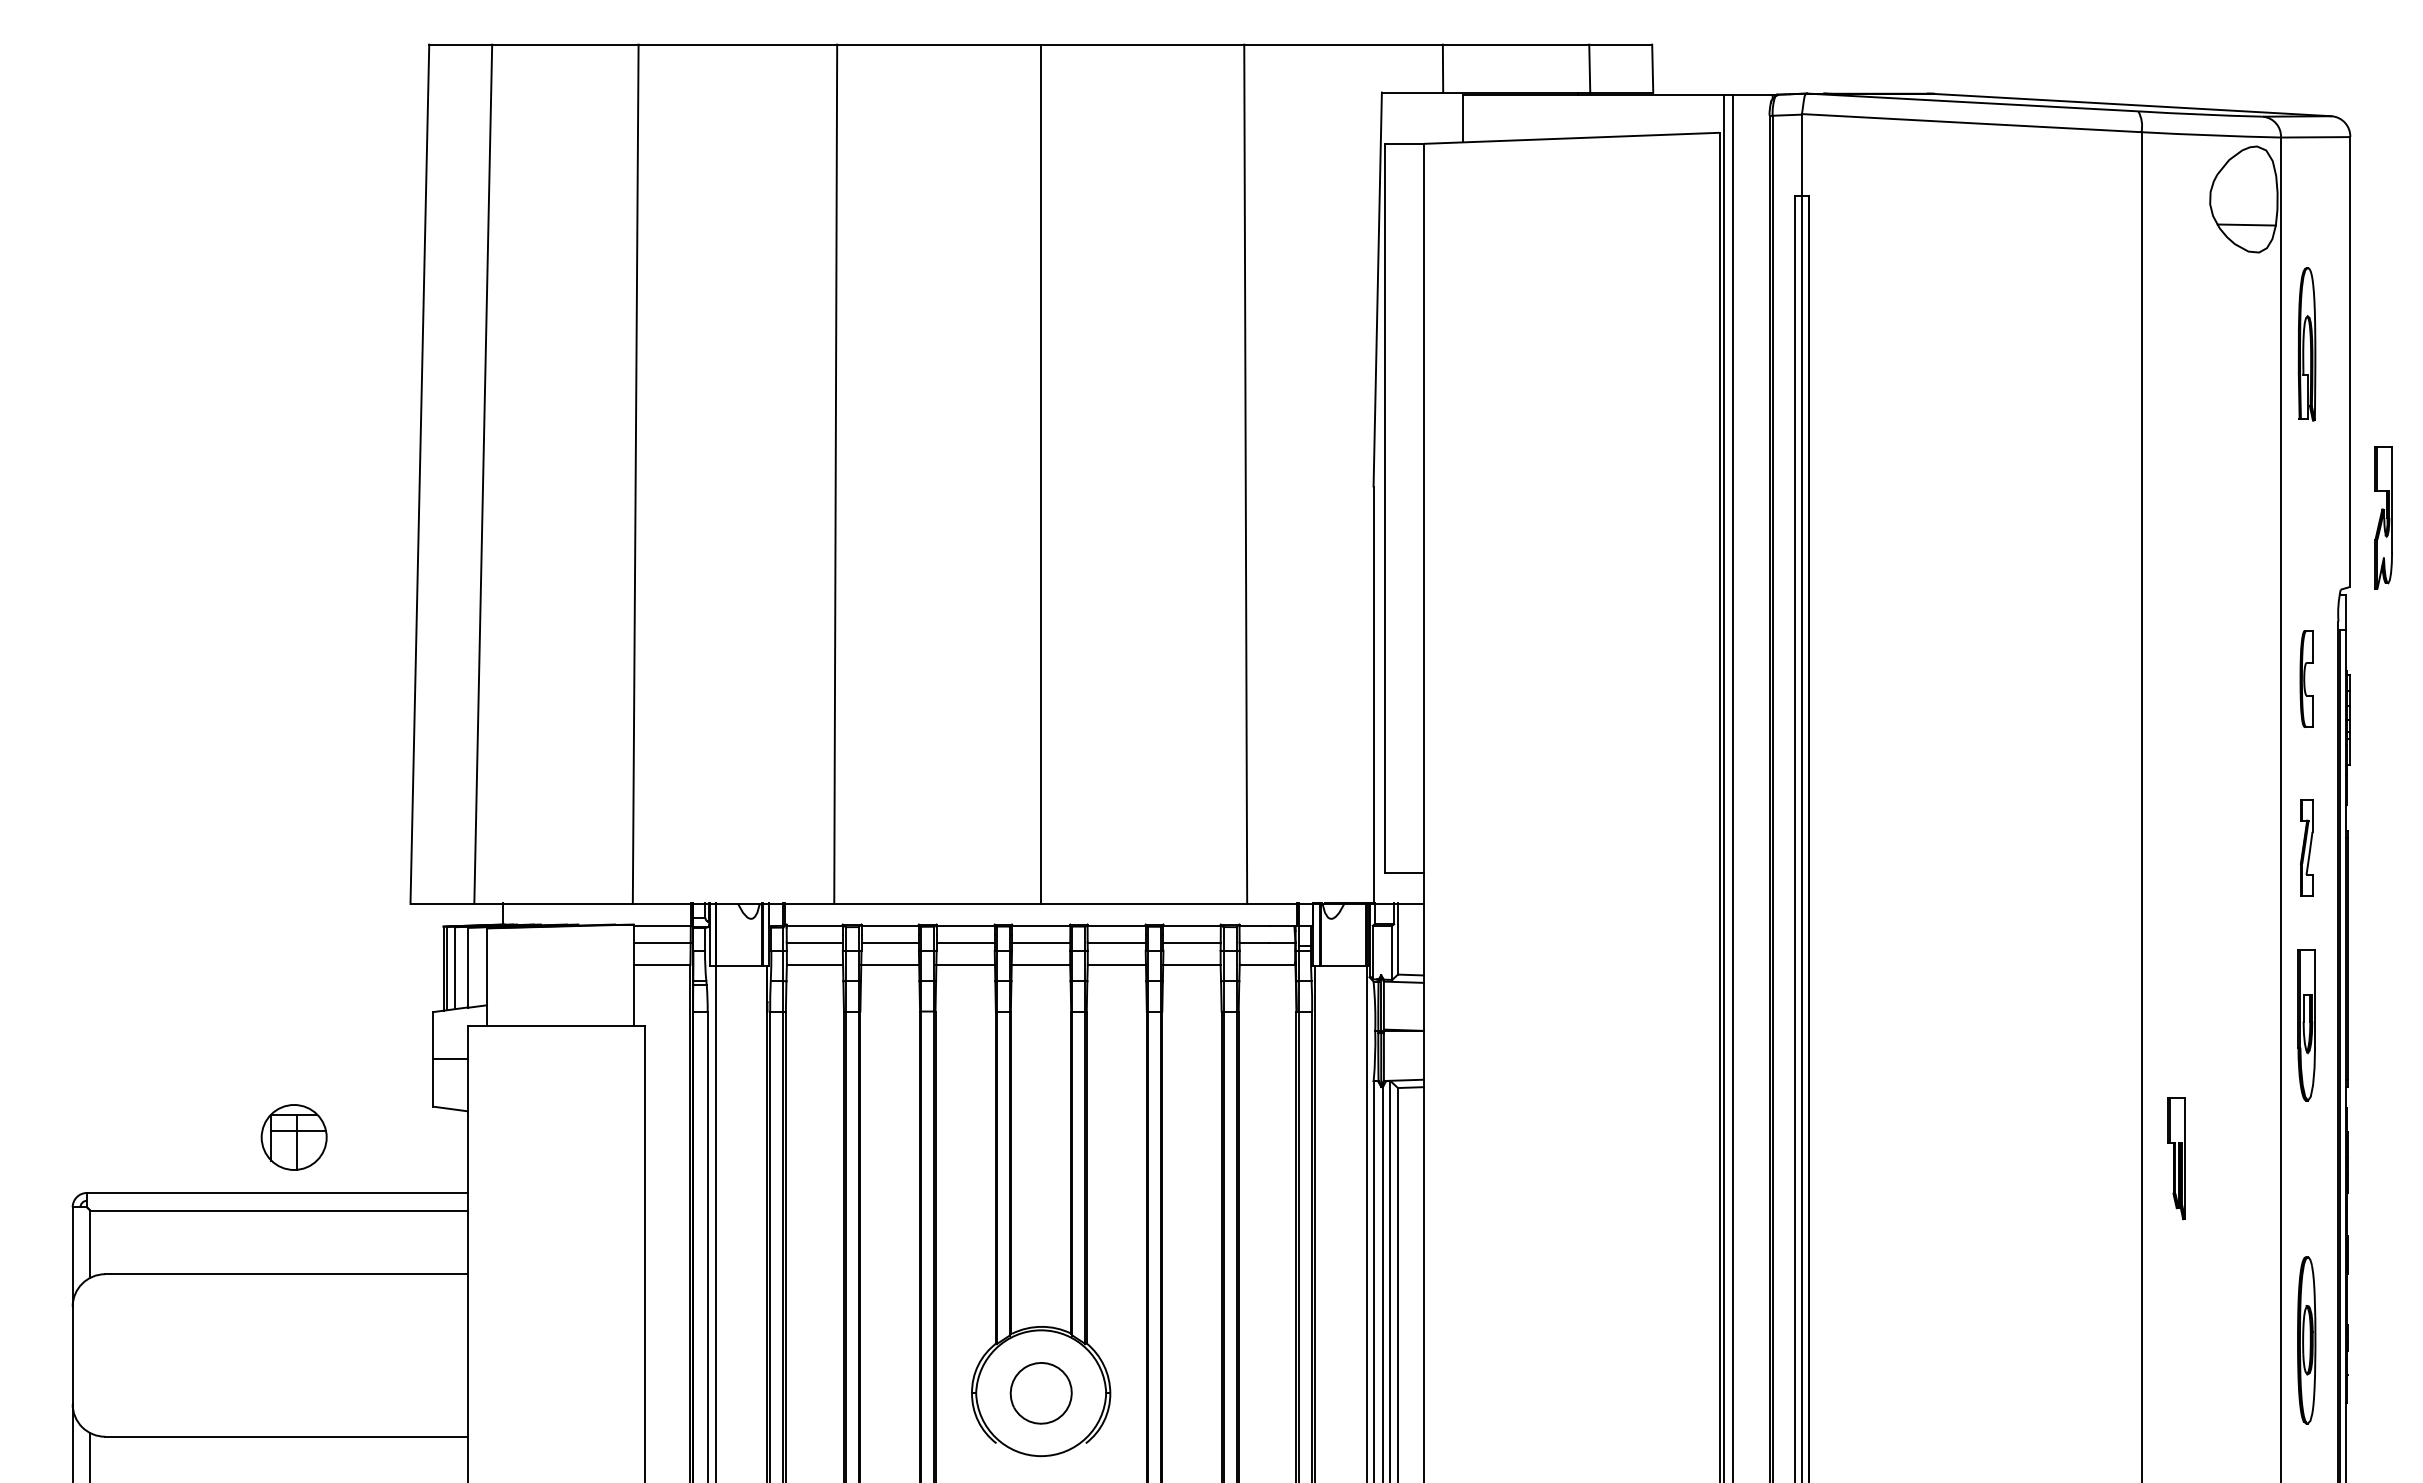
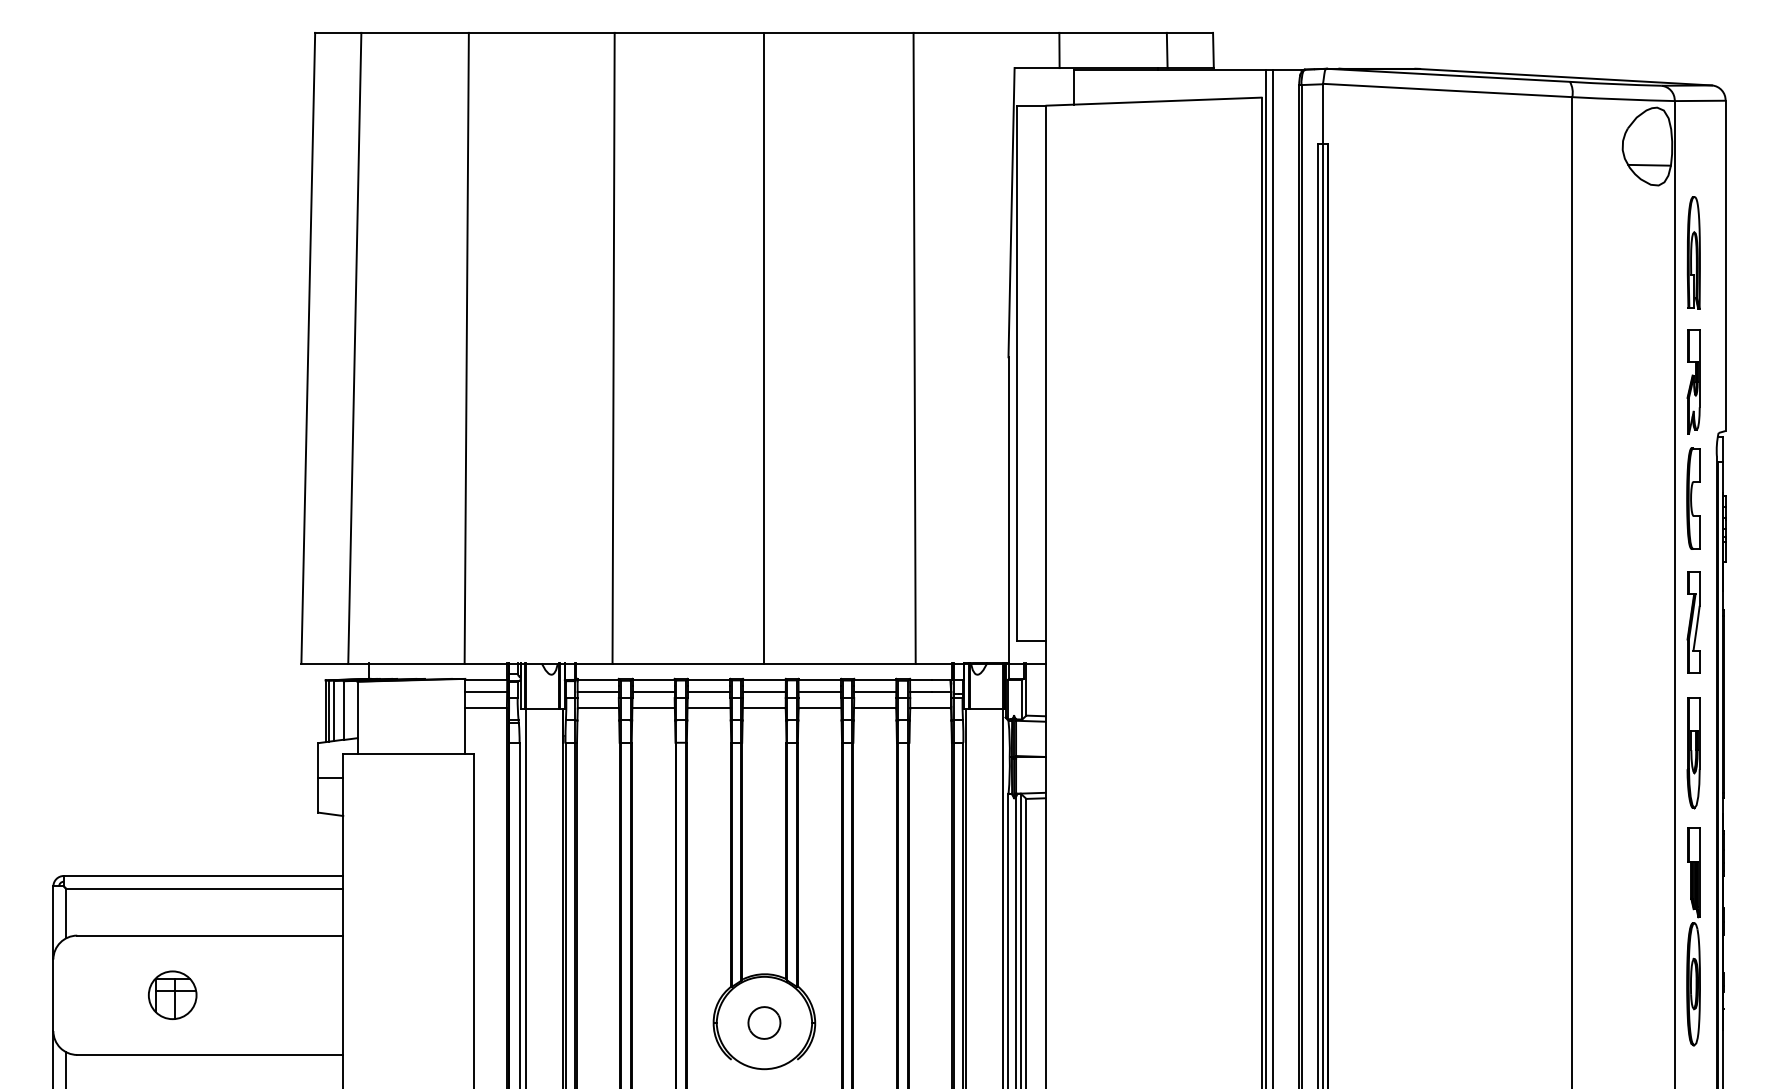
part: (2383, 517) -> (1693, 381), moved
part: (2306, 678) -> (1693, 498), size x1.43
part: (2306, 847) -> (1693, 622), size x1.43
part: (293, 1137) -> (172, 995), moved
part: (2176, 1158) -> (1693, 872), moved
part: (1040, 1392) -> (763, 1022), size x0.71

